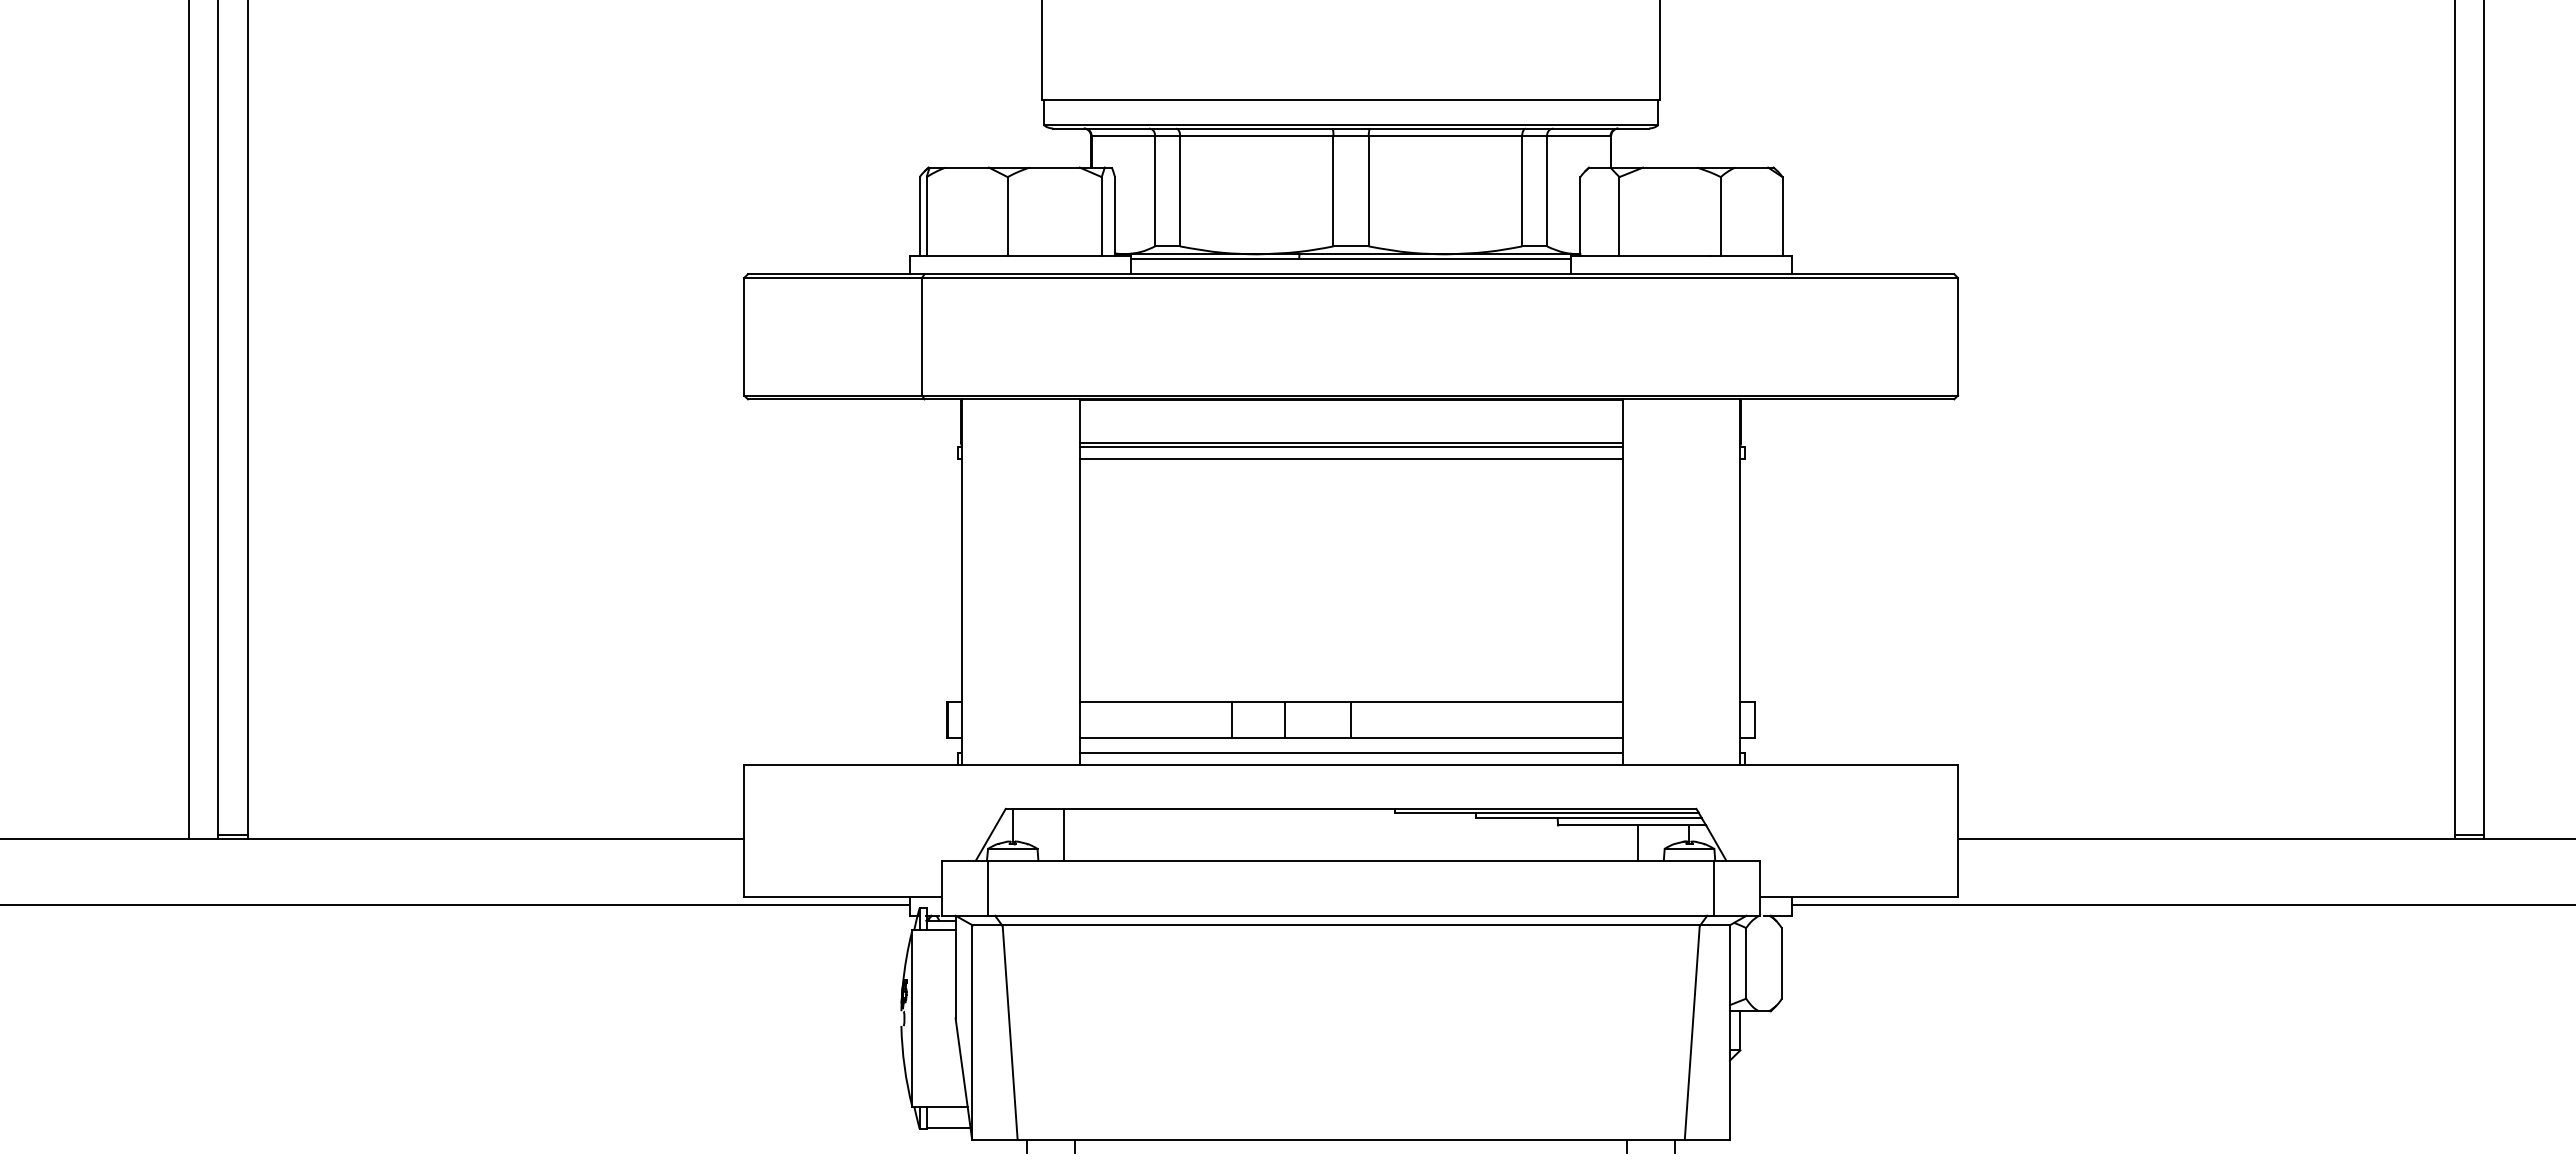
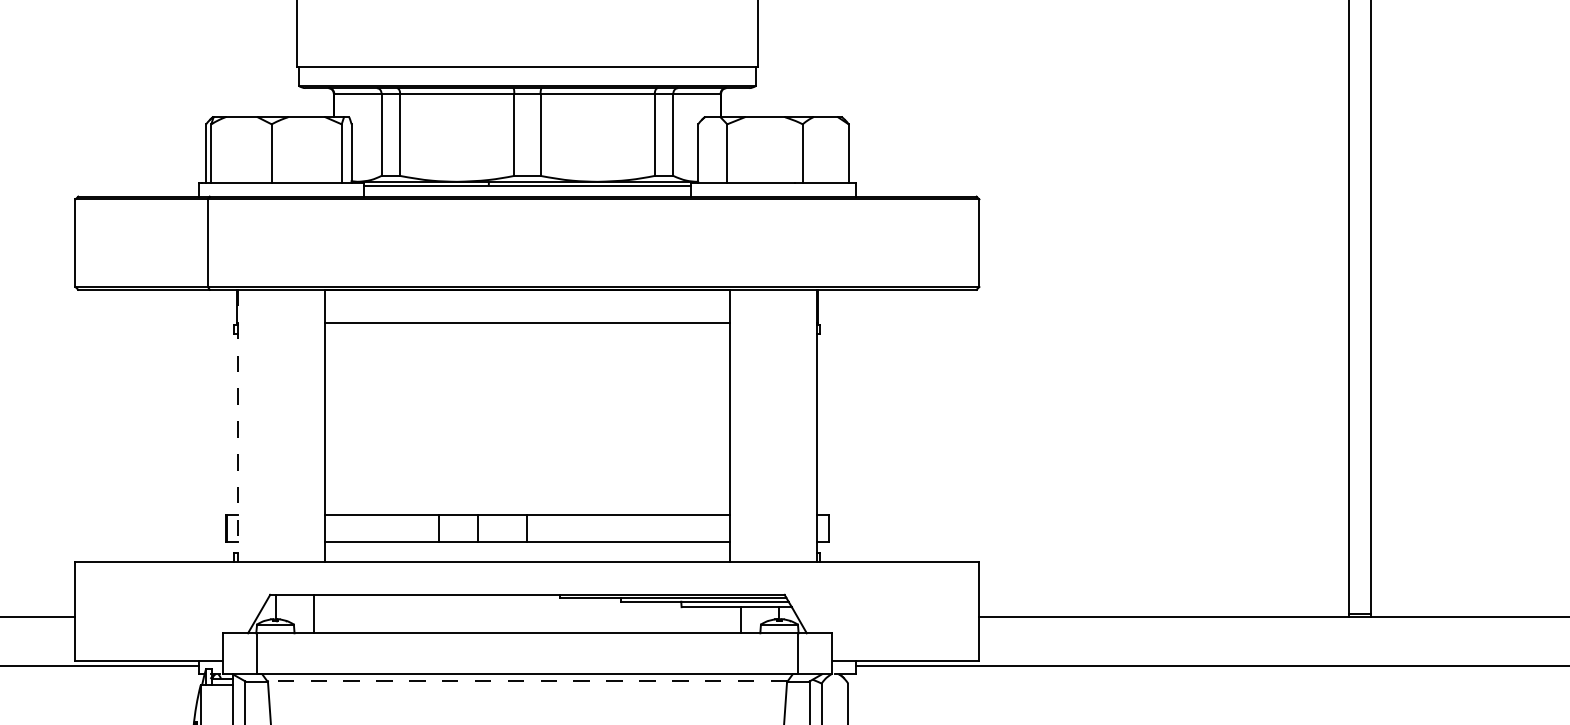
line: (1350, 447) -> (526, 325), removed
line: (1350, 458) -> (526, 333), removed
line: (962, 582) -> (238, 426), solid -> dashed
line: (1350, 753) -> (526, 553), removed
line: (1351, 925) -> (527, 681), solid -> dashed

